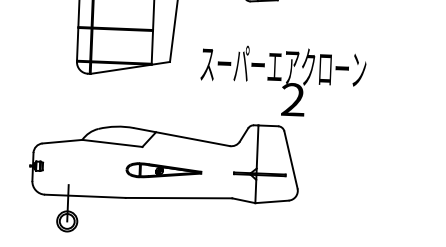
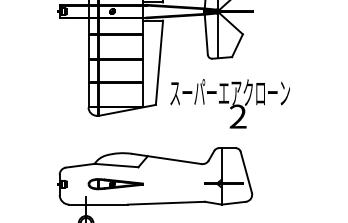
text: (281, 81) -> (229, 103), moved
part: (163, 171) -> (115, 184), moved

